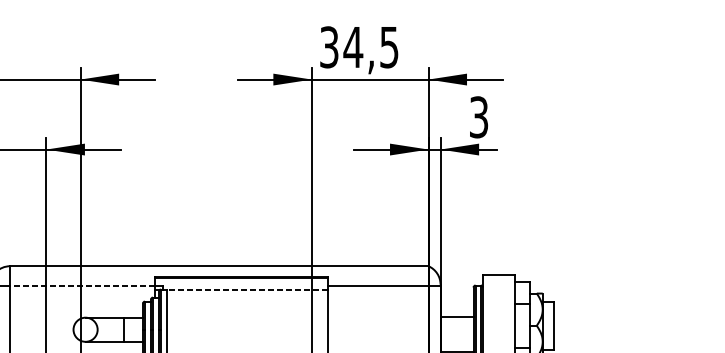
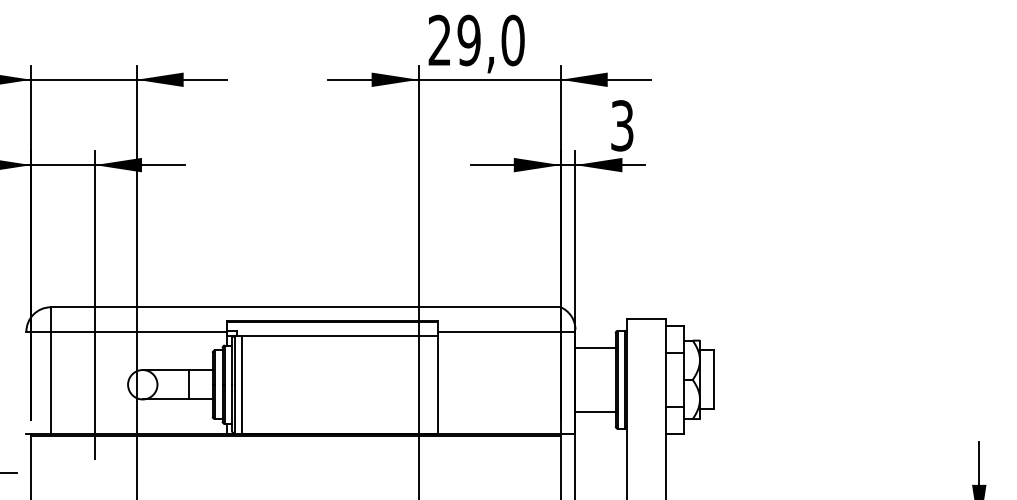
text: (359, 47) -> (476, 40), 34,5 -> 29,0
line: (82, 286) -> (138, 331), dashed -> solid
line: (246, 289) -> (339, 335), dashed -> solid
line: (457, 316) -> (595, 347), moved

